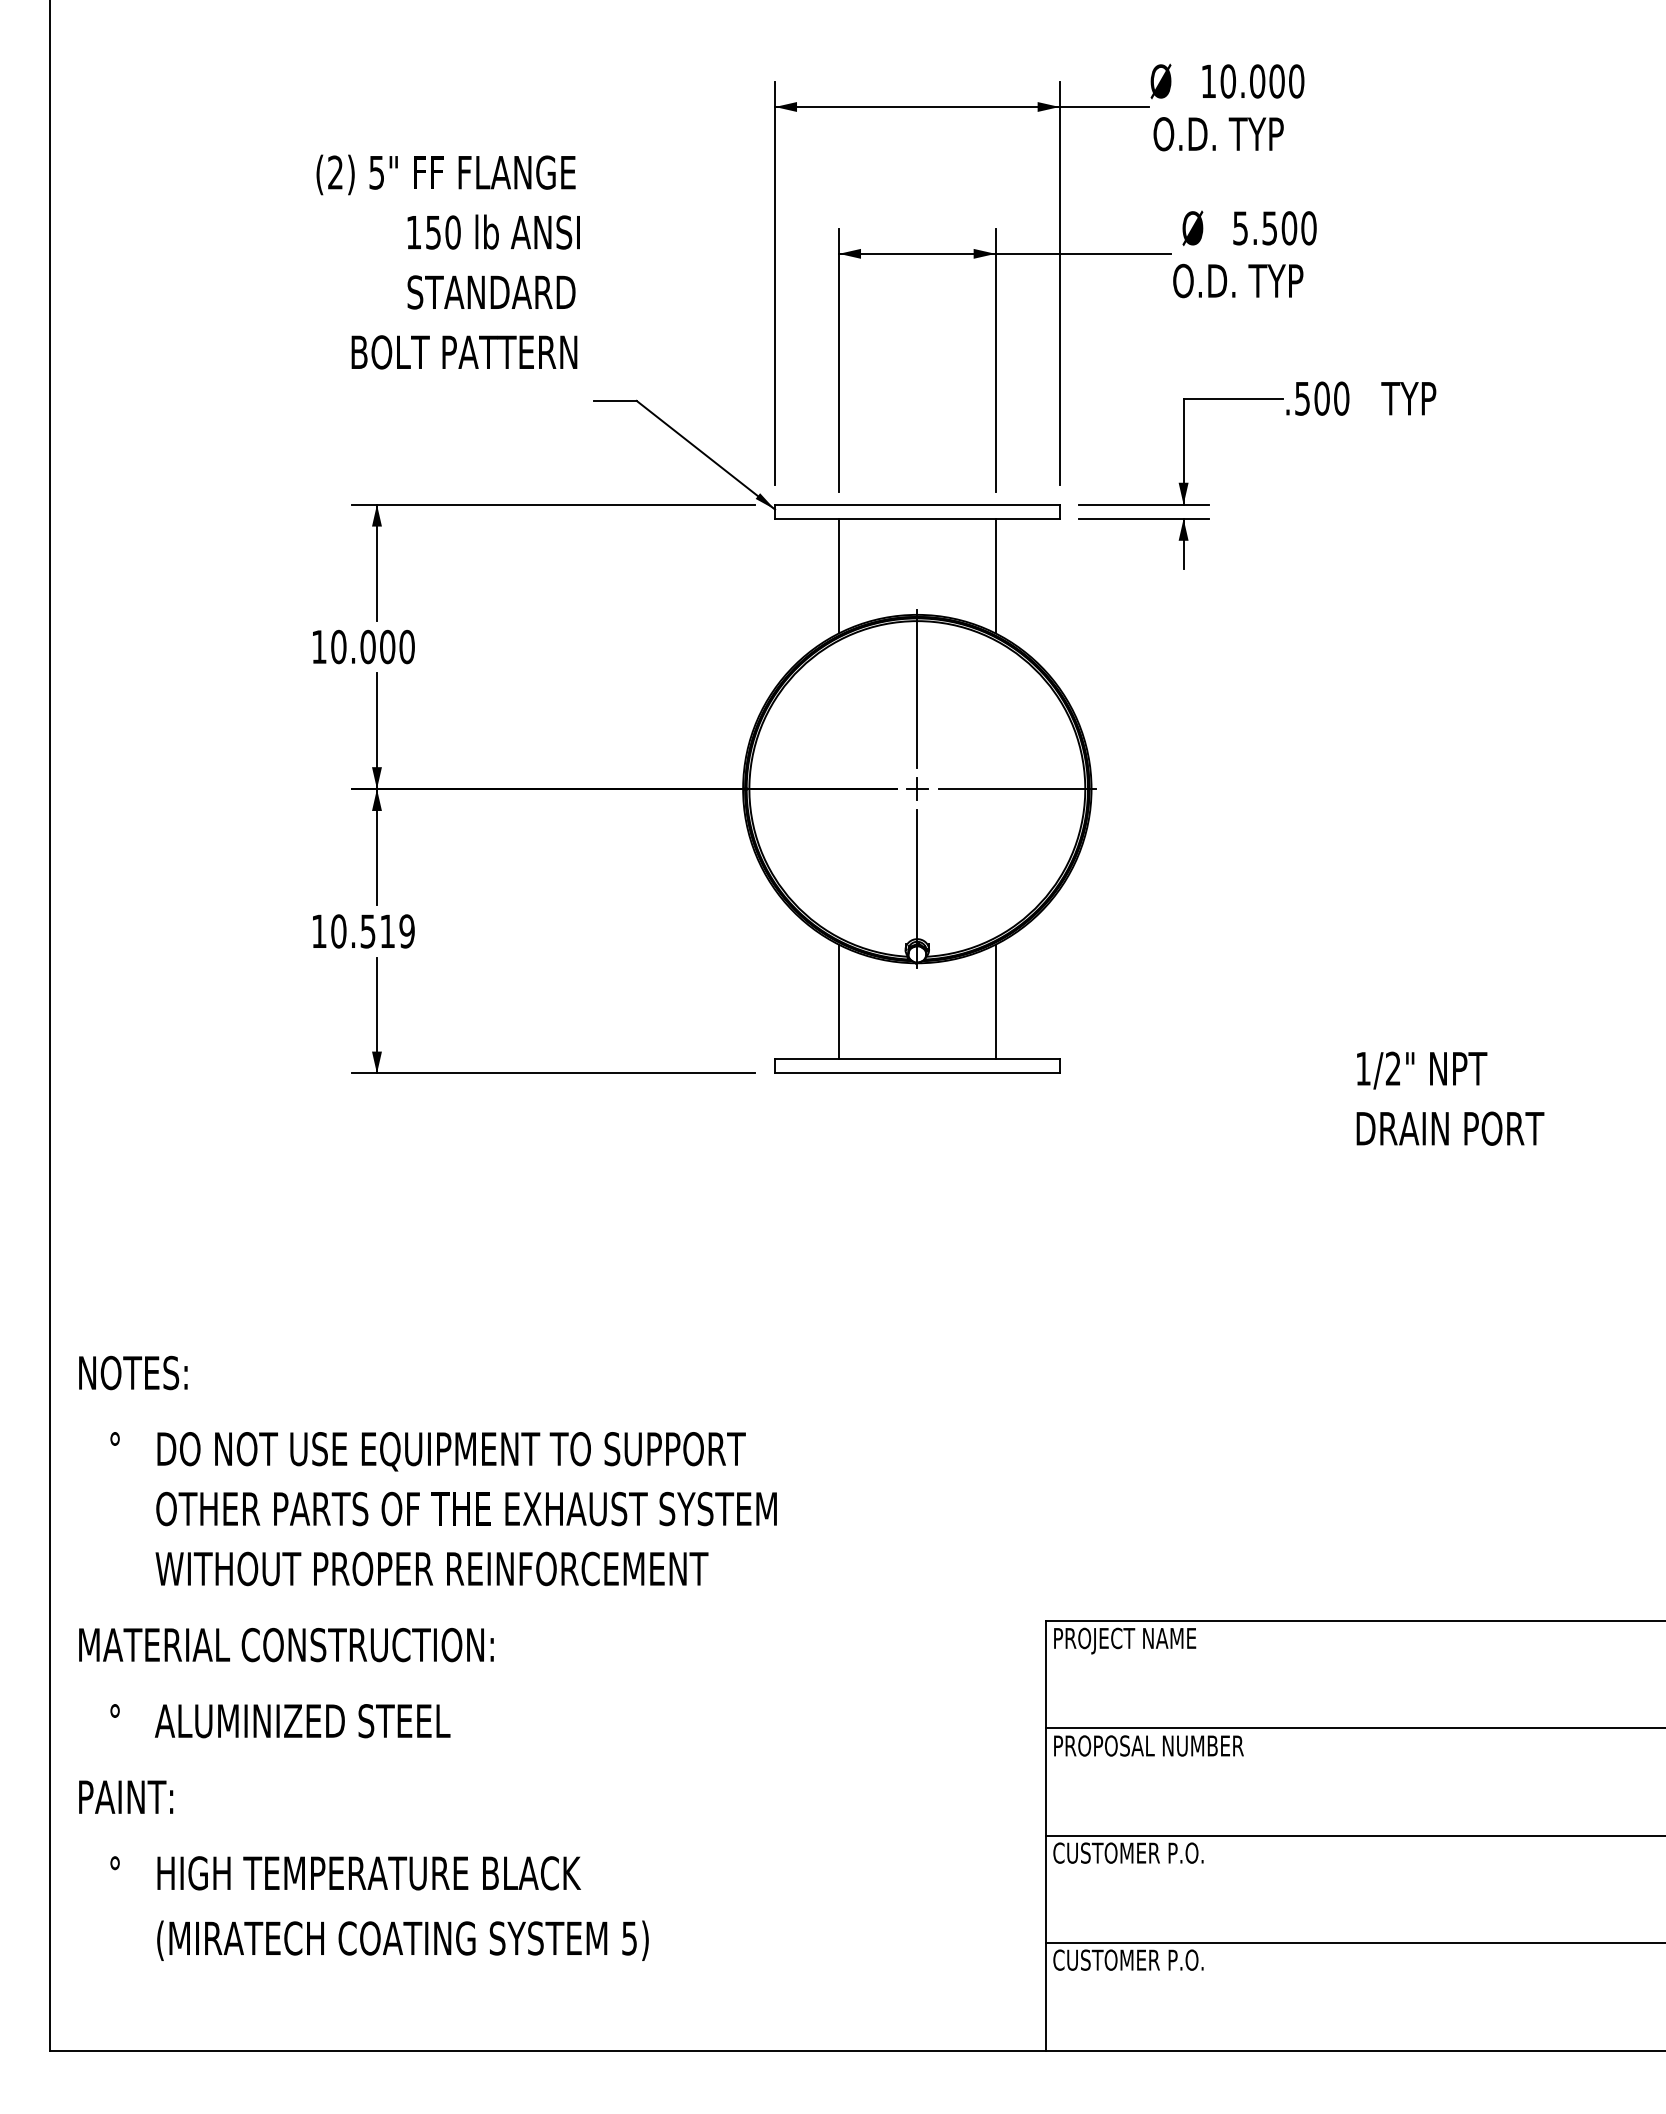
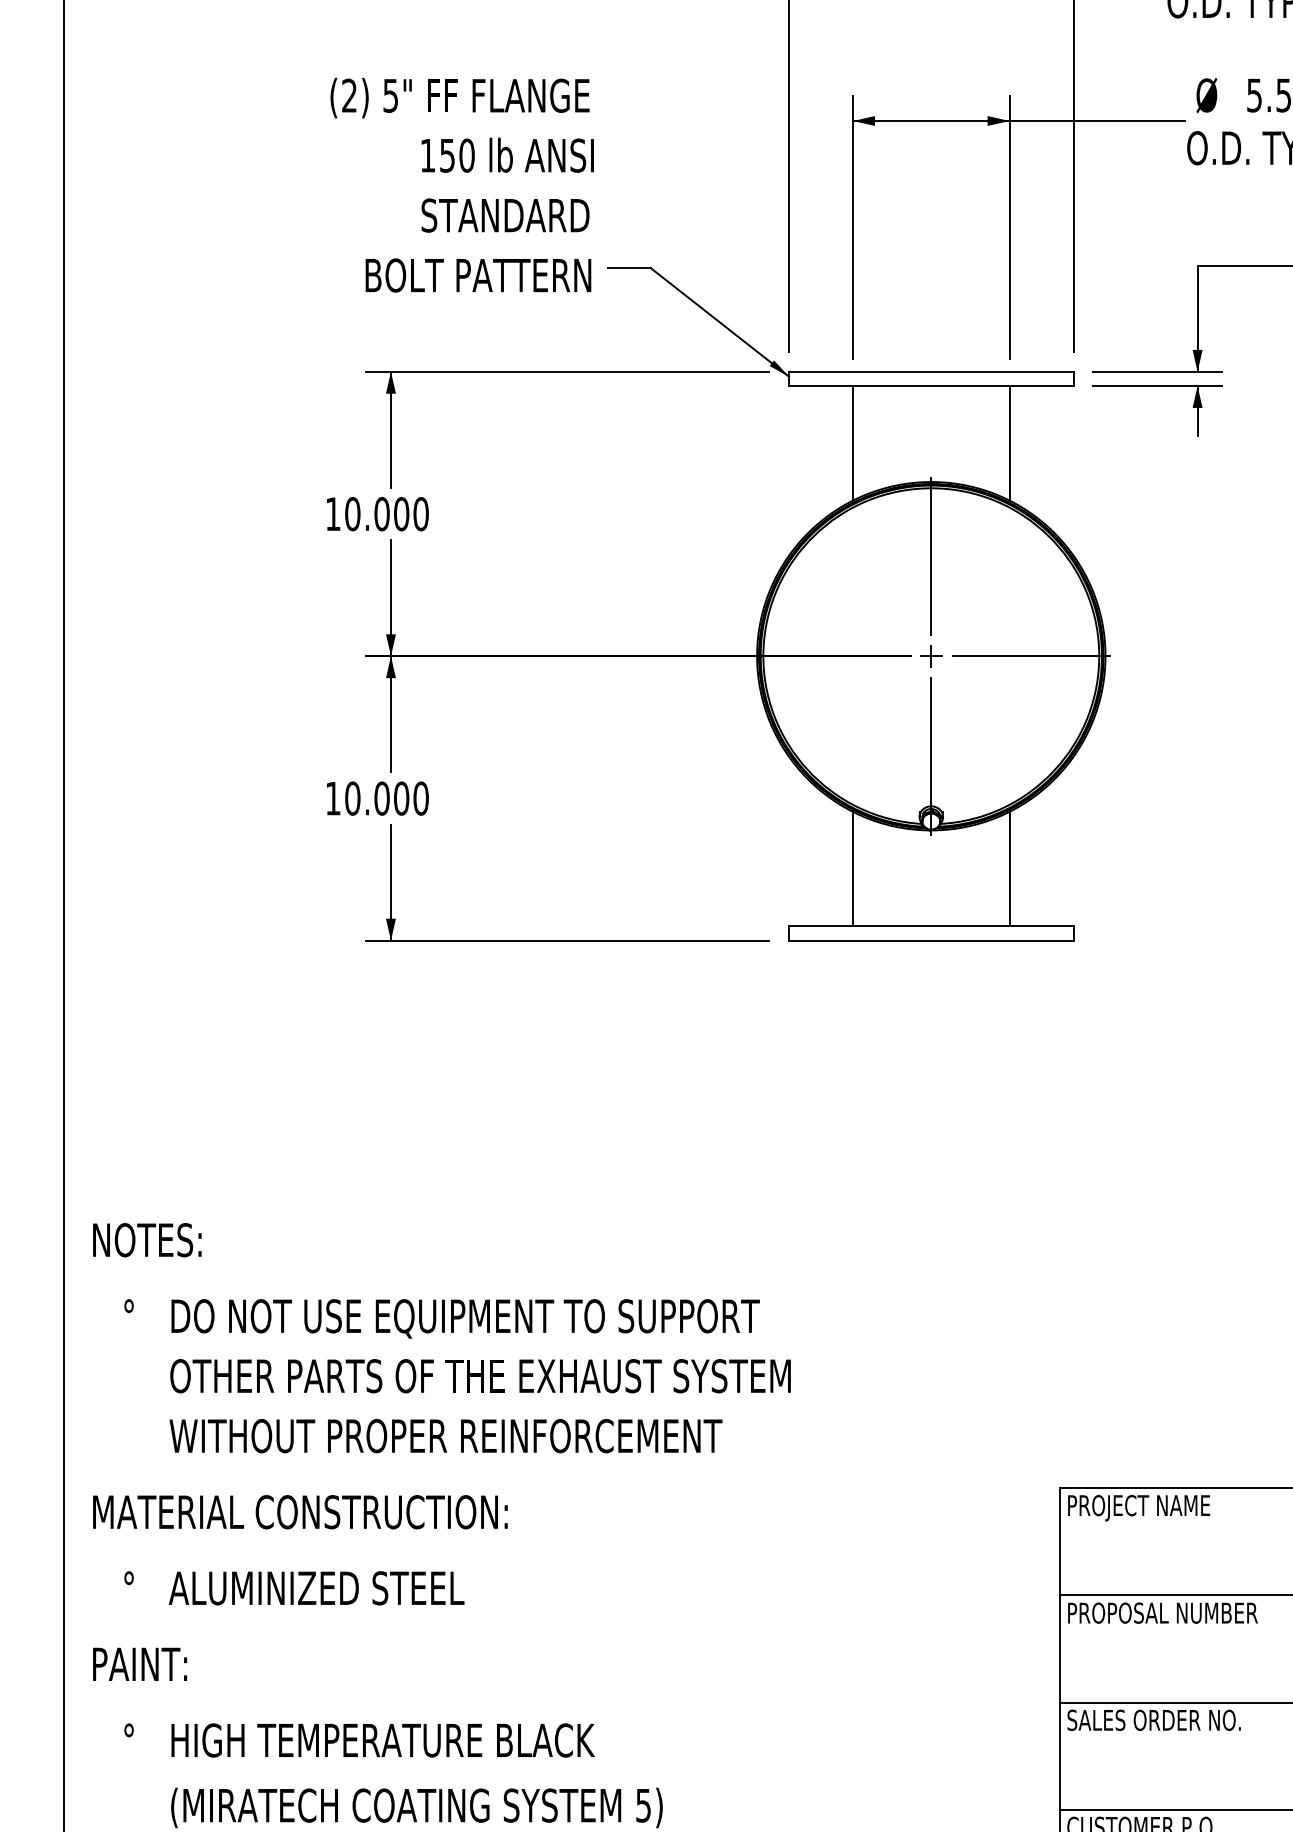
text: (447, 261) -> (461, 184), moved
text: (387, 931) -> (401, 798), 10.519 -> 10.000
text: (1139, 1852) -> (1153, 1719), CUSTOMER P.O. -> SALES ORDER NO.

